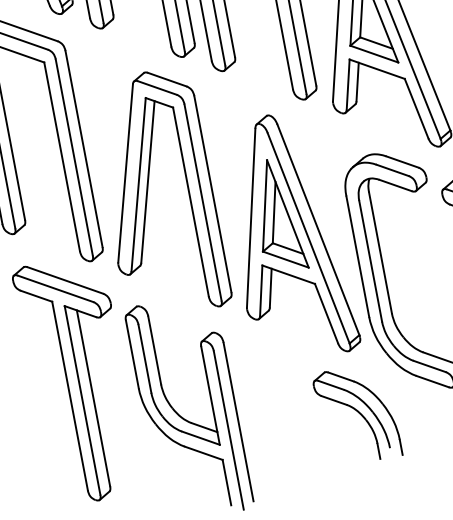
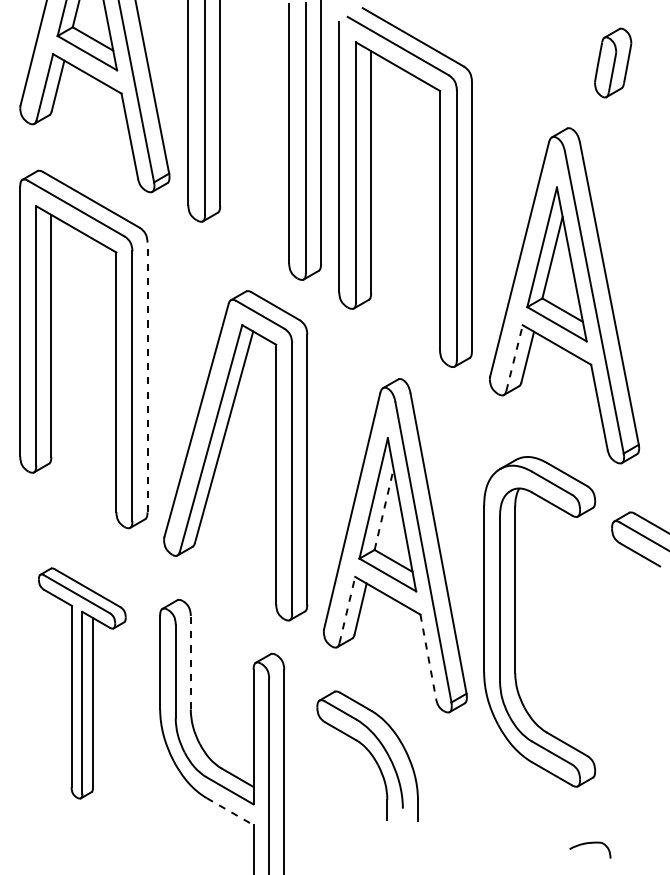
line: (348, 84) -> (514, 358), solid -> dashed
line: (84, 149) -> (147, 377), solid -> dashed
line: (274, 212) -> (384, 509), solid -> dashed
line: (261, 290) -> (347, 609), solid -> dashed
line: (326, 313) -> (428, 656), solid -> dashed
line: (154, 350) -> (190, 662), solid -> dashed
part: (78, 380) -> (82, 683), size x0.7
part: (357, 414) -> (367, 755), moved
line: (203, 453) -> (230, 811), solid -> dashed

